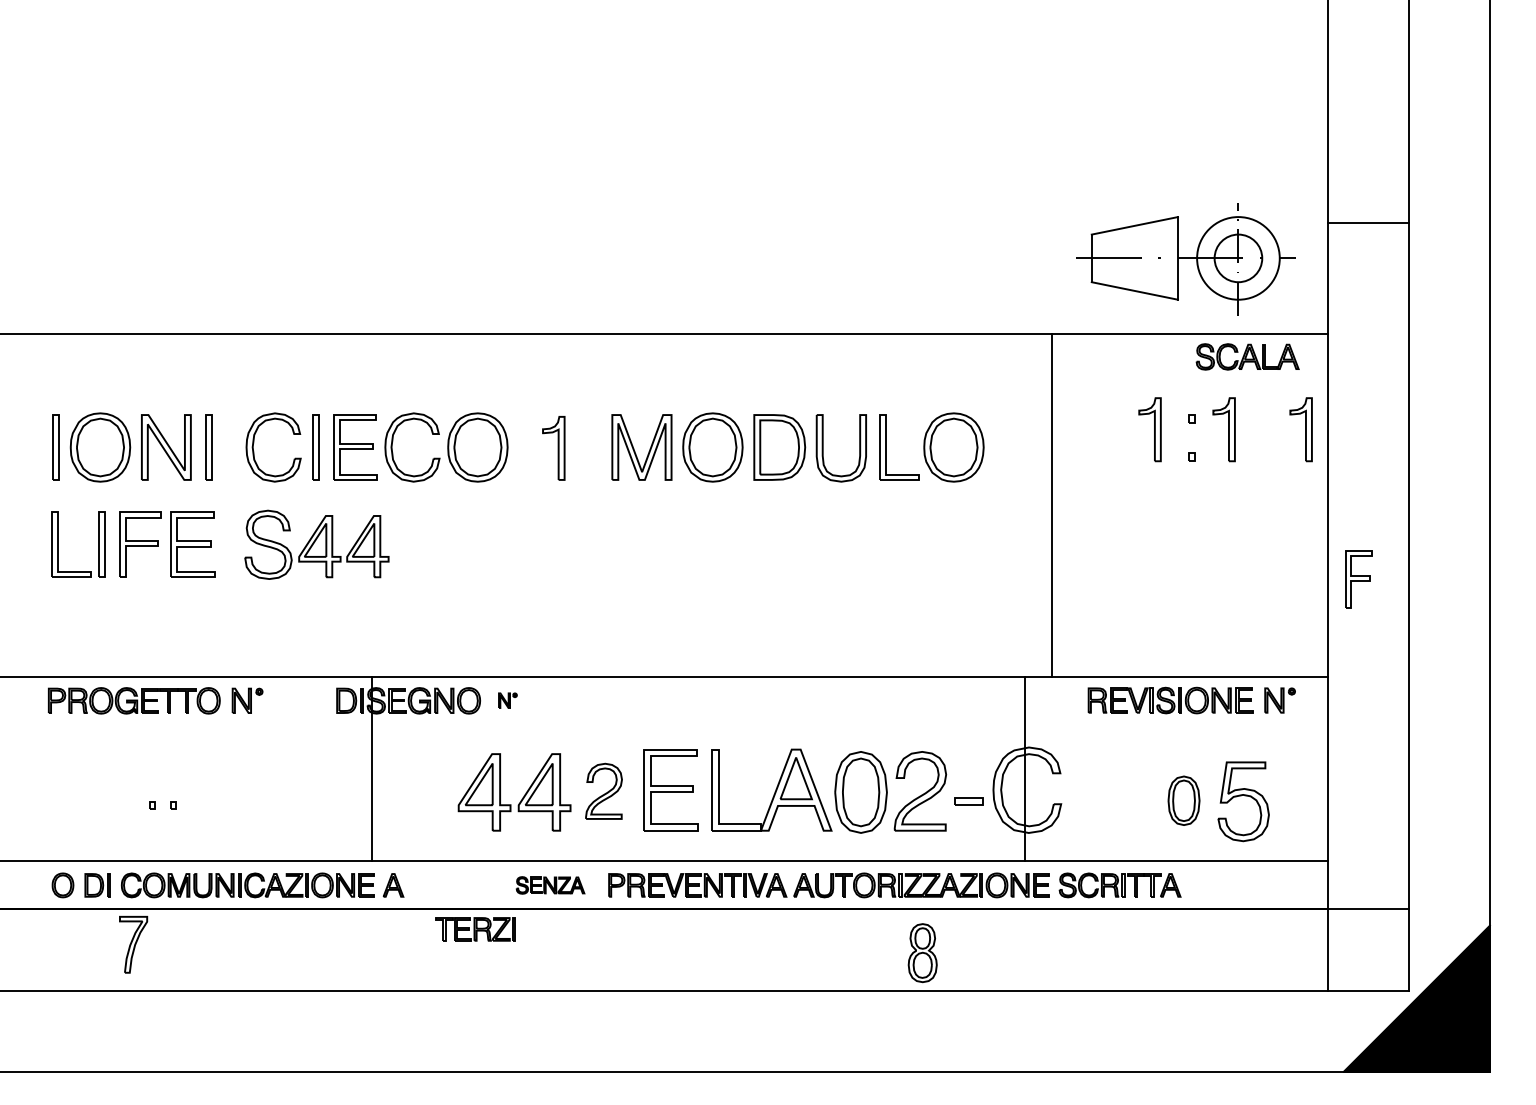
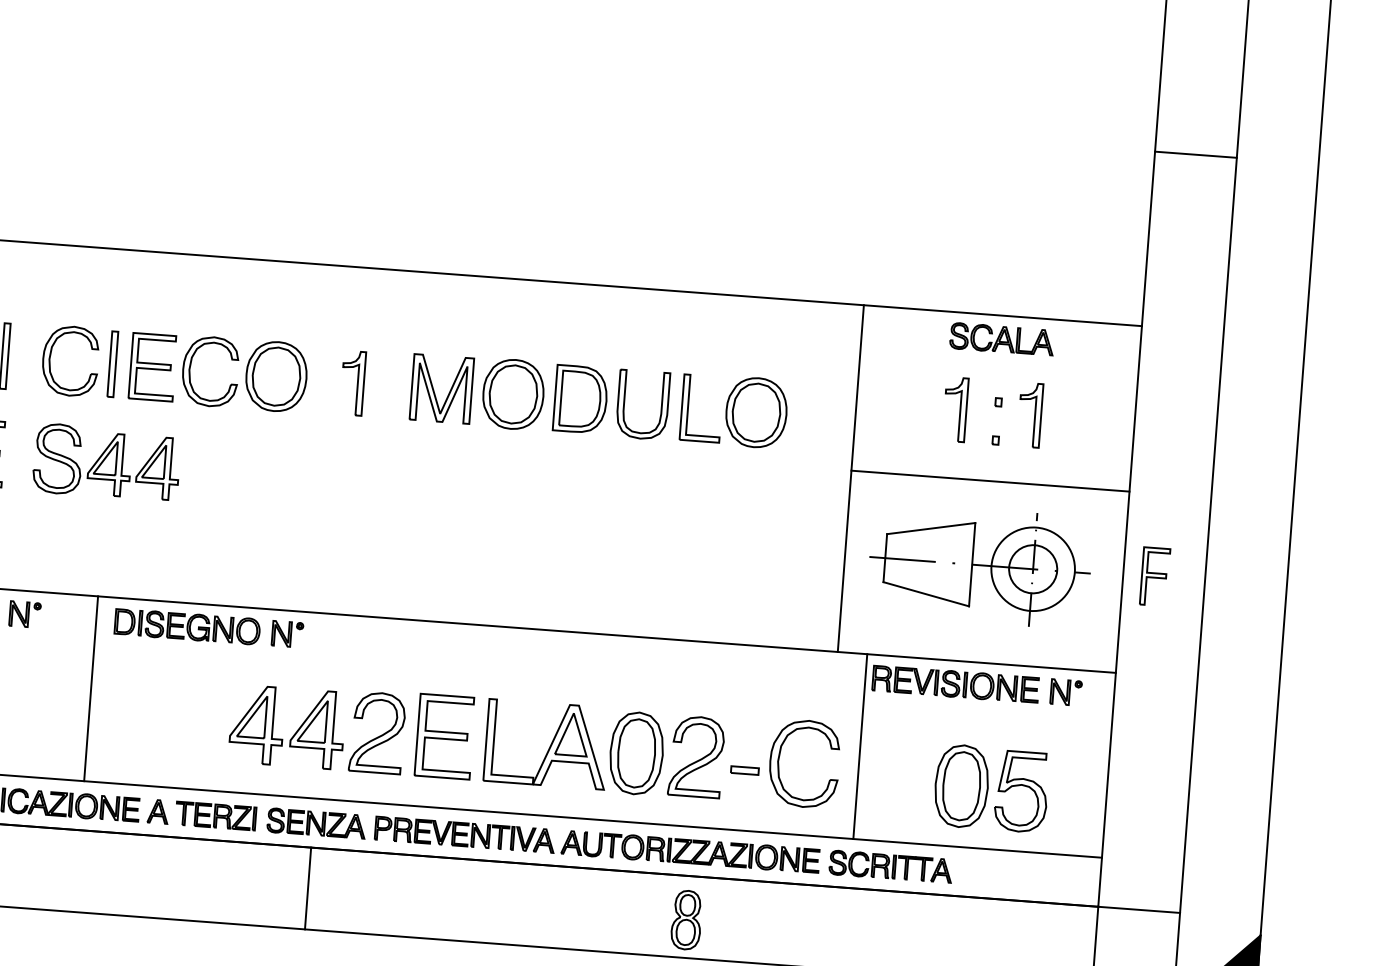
line: (1367, 222) -> (1195, 154), moved
part: (1185, 259) -> (979, 566), moved
part: (1247, 356) -> (1001, 338), moved
part: (1300, 429) -> (1107, 420), removed
line: (1189, 497) -> (990, 480), added
part: (507, 700) -> (287, 633), size x1.67
line: (372, 768) -> (91, 688), moved
line: (1025, 768) -> (860, 746), moved
part: (603, 791) -> (377, 732), size x1.43
part: (1183, 800) -> (961, 786), size x1.67
part: (550, 885) -> (316, 823), size x1.43
part: (475, 929) -> (215, 816), moved
line: (546, 949) -> (307, 887), added

